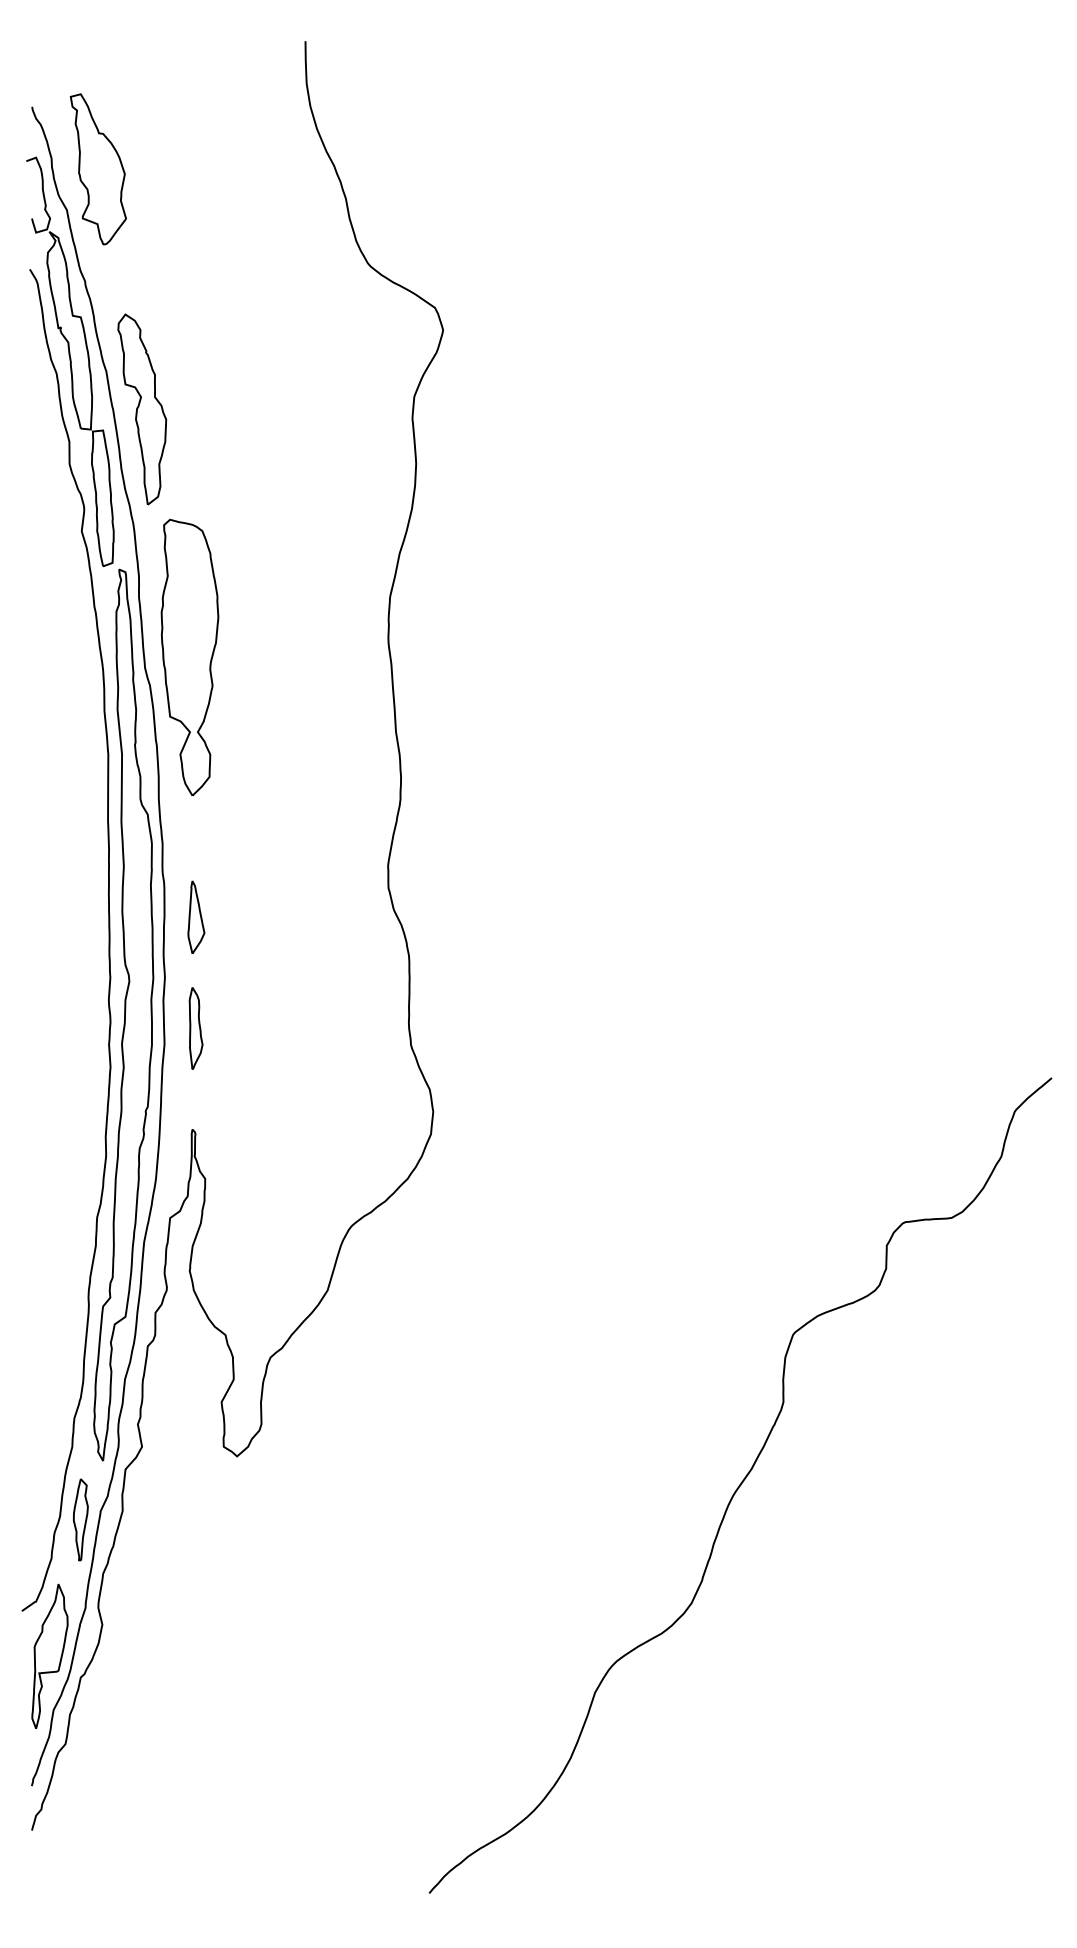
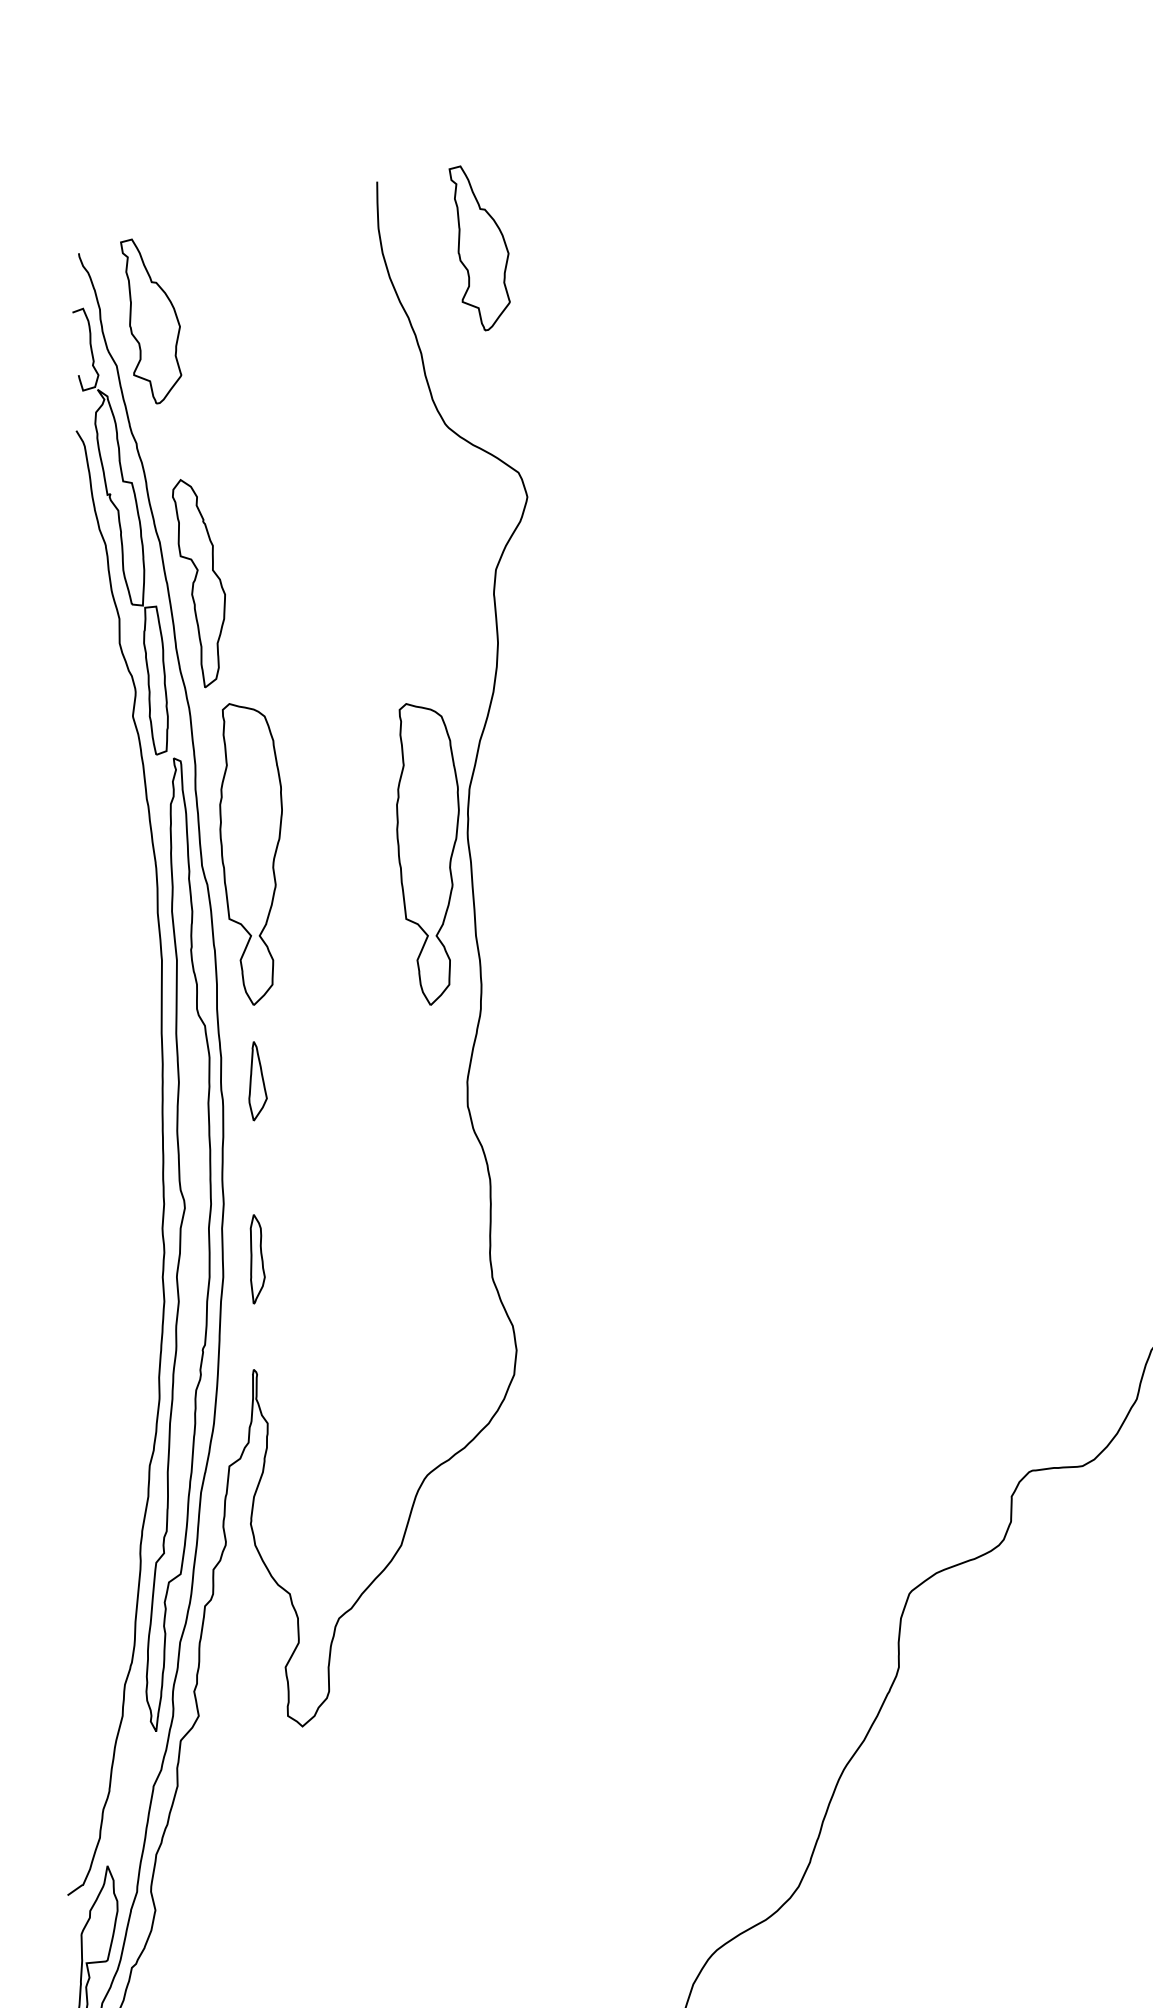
part: (398, 102) -> (478, 248), added
part: (351, 657) -> (427, 854), added
part: (196, 916) -> (258, 1080), moved
part: (80, 1519) -> (131, 1795), removed

